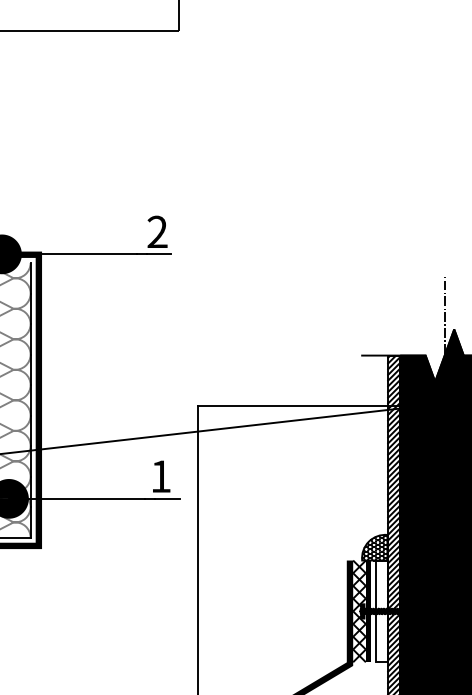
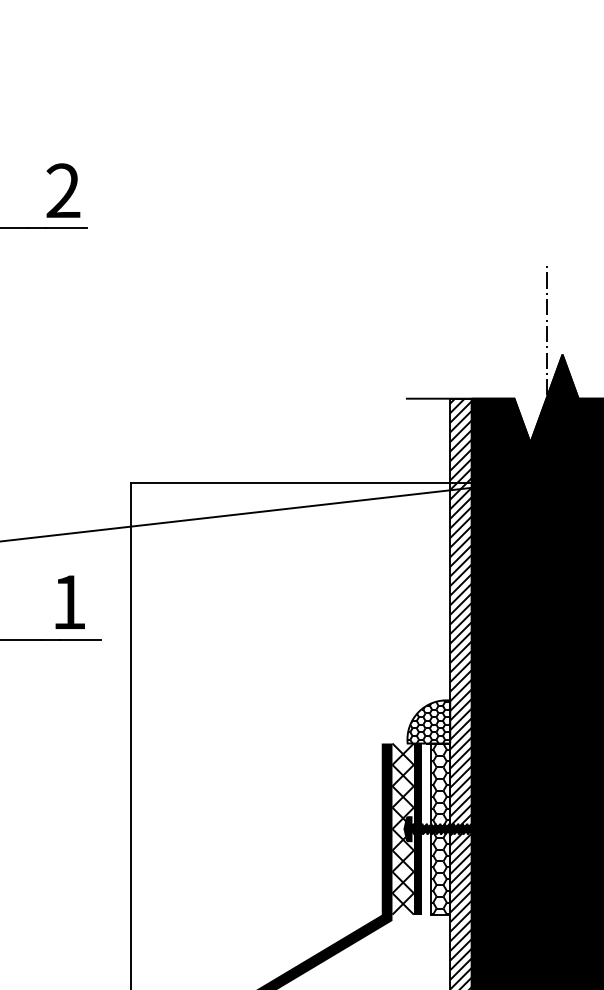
hatch: (381, 611) -> (440, 829), added

